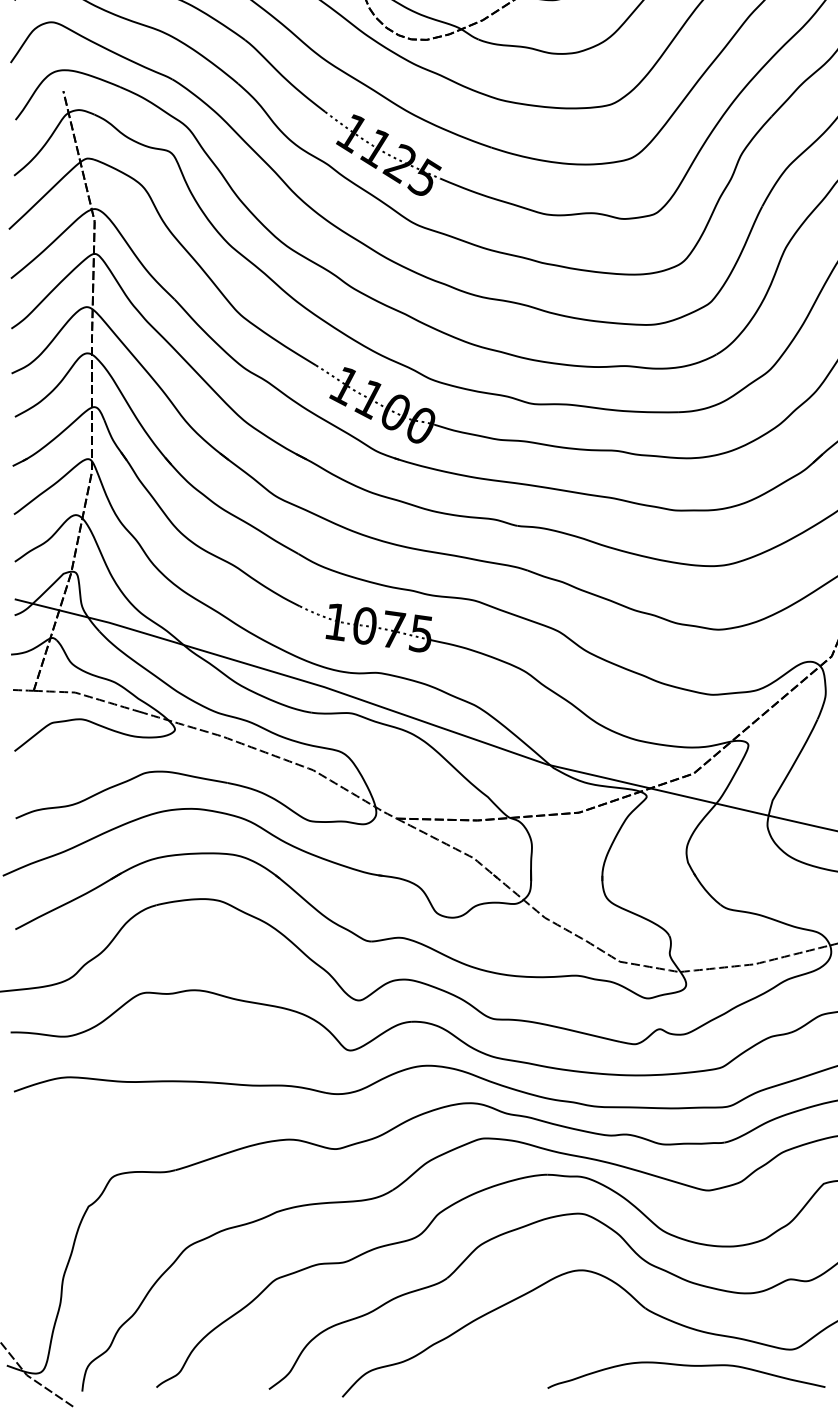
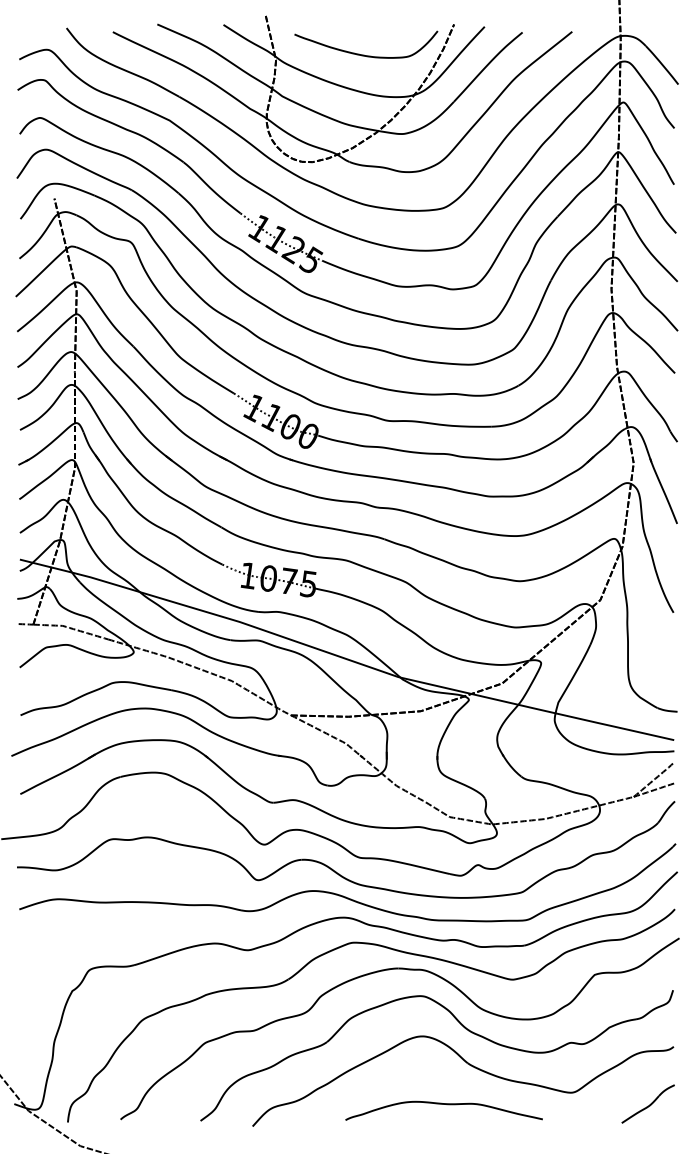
curve: (685, 1366) -> (443, 1104), moved

